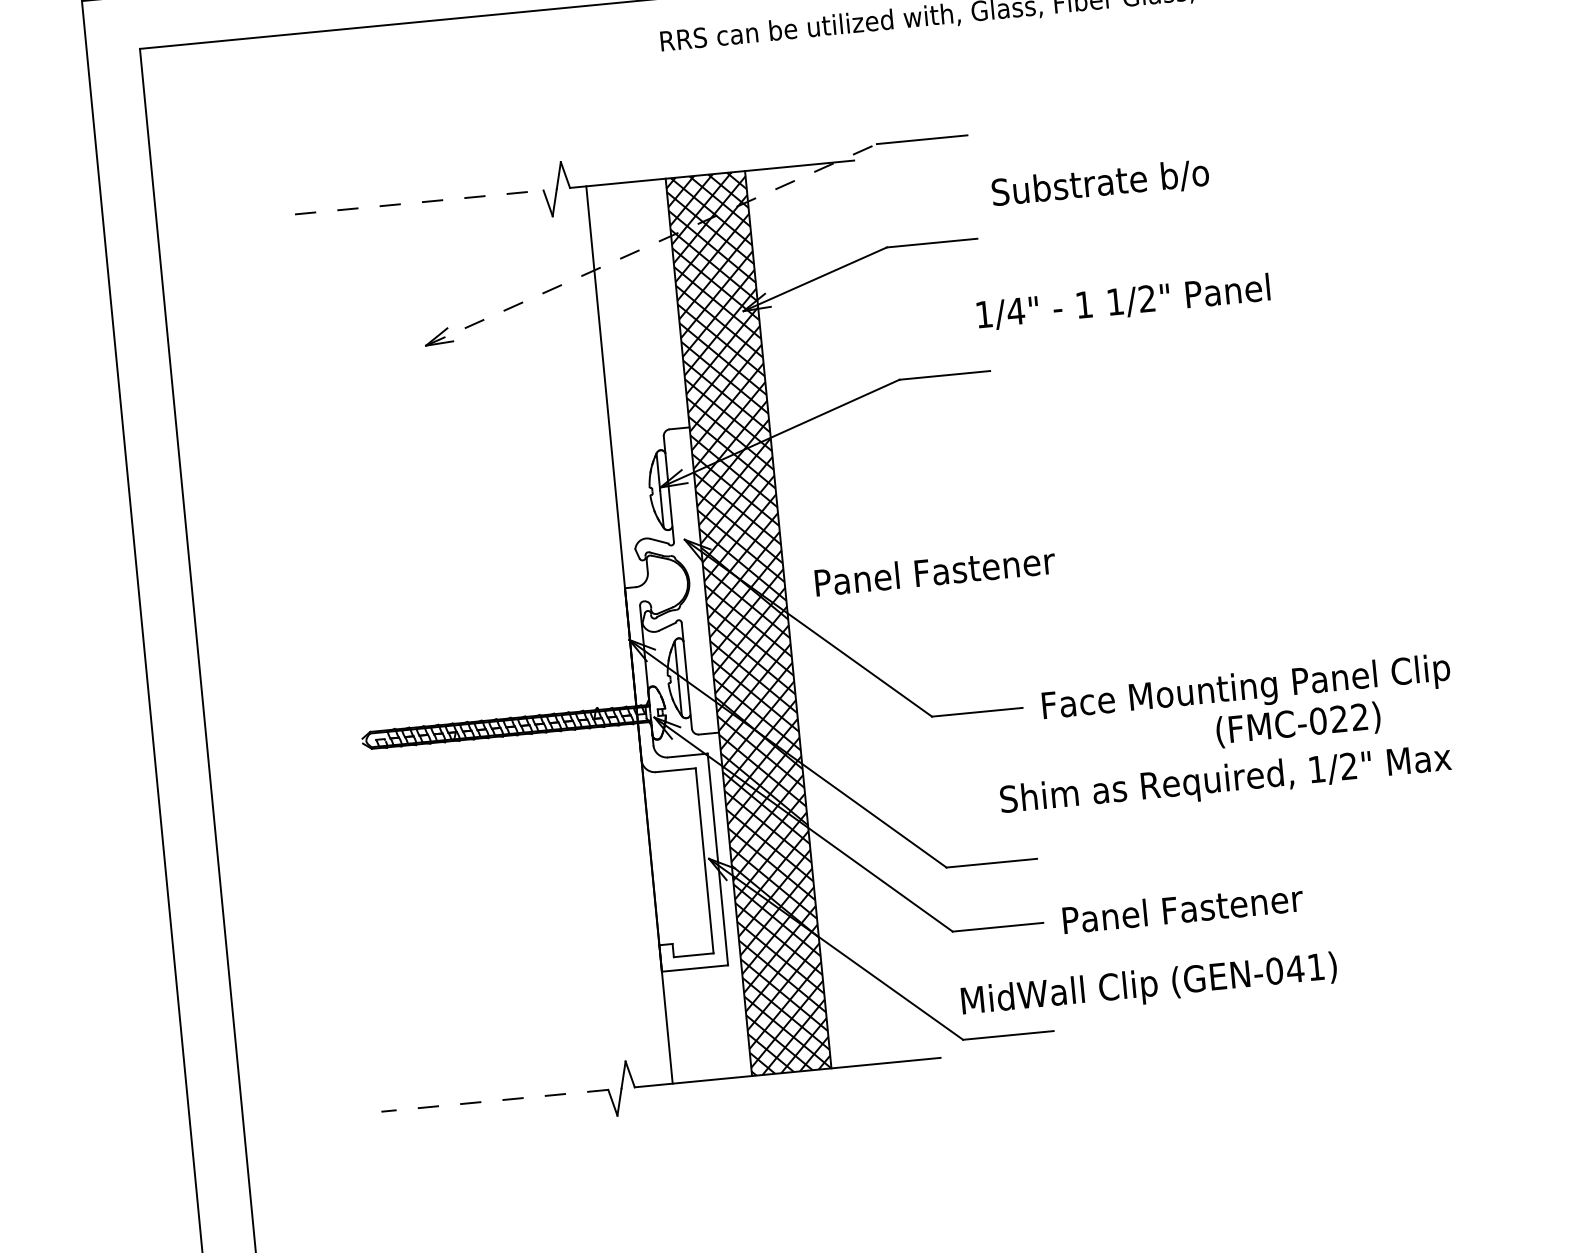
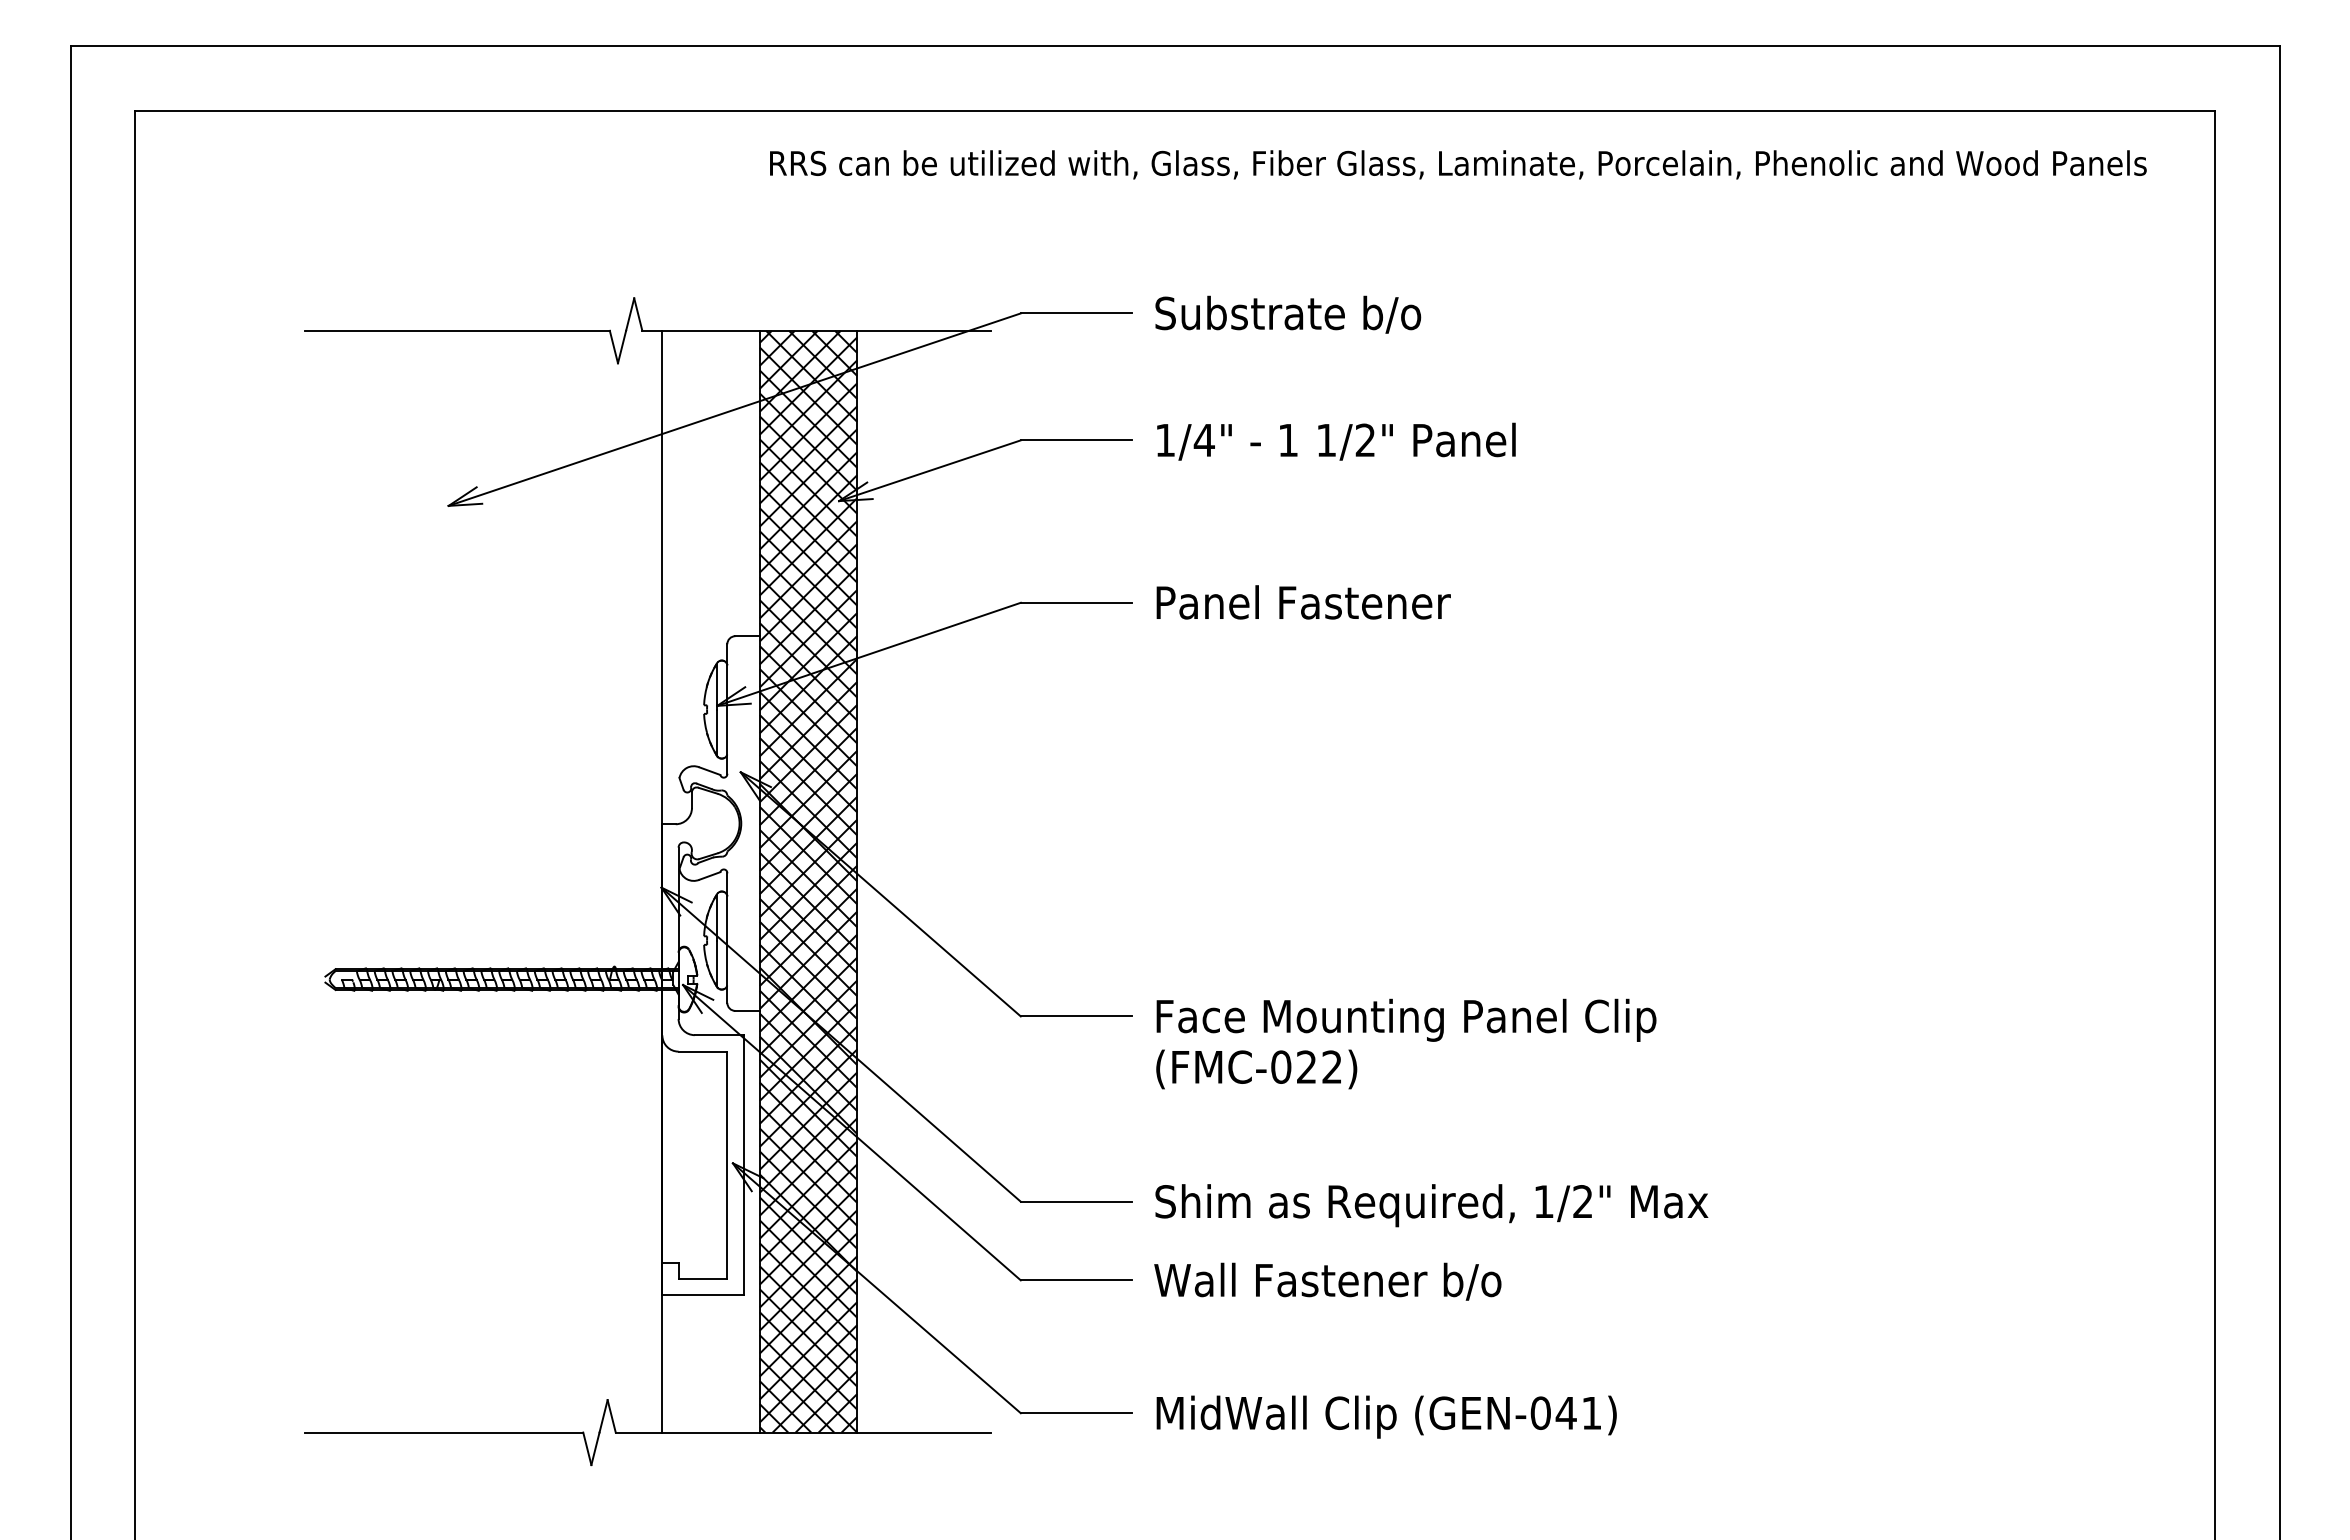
text: (1100, 183) -> (1288, 314), moved
line: (419, 202) -> (457, 330), dashed -> solid
line: (651, 244) -> (734, 409), dashed -> solid
text: (1123, 302) -> (1336, 441), moved
text: (935, 571) -> (1303, 602), moved
text: (1298, 724) -> (1256, 1069), moved
text: (1225, 781) -> (1431, 1205), moved
text: (1202, 908) -> (1327, 1281), Panel Fastener -> Wall Fastener b/o
text: (1149, 985) -> (1386, 1416), moved
line: (494, 1100) -> (443, 1432), dashed -> solid

